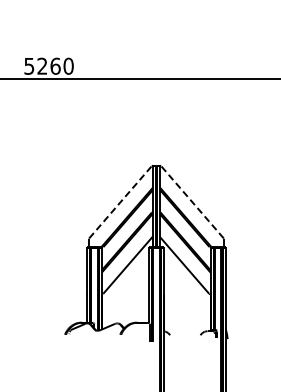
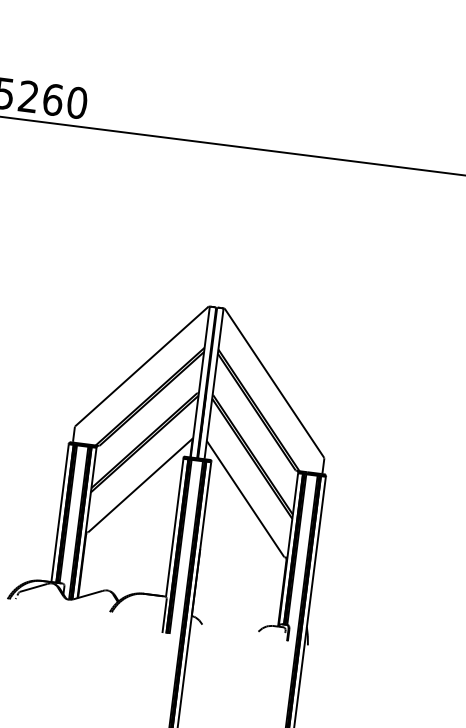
line: (120, 202) -> (141, 367), dashed -> solid
line: (192, 202) -> (274, 384), dashed -> solid

